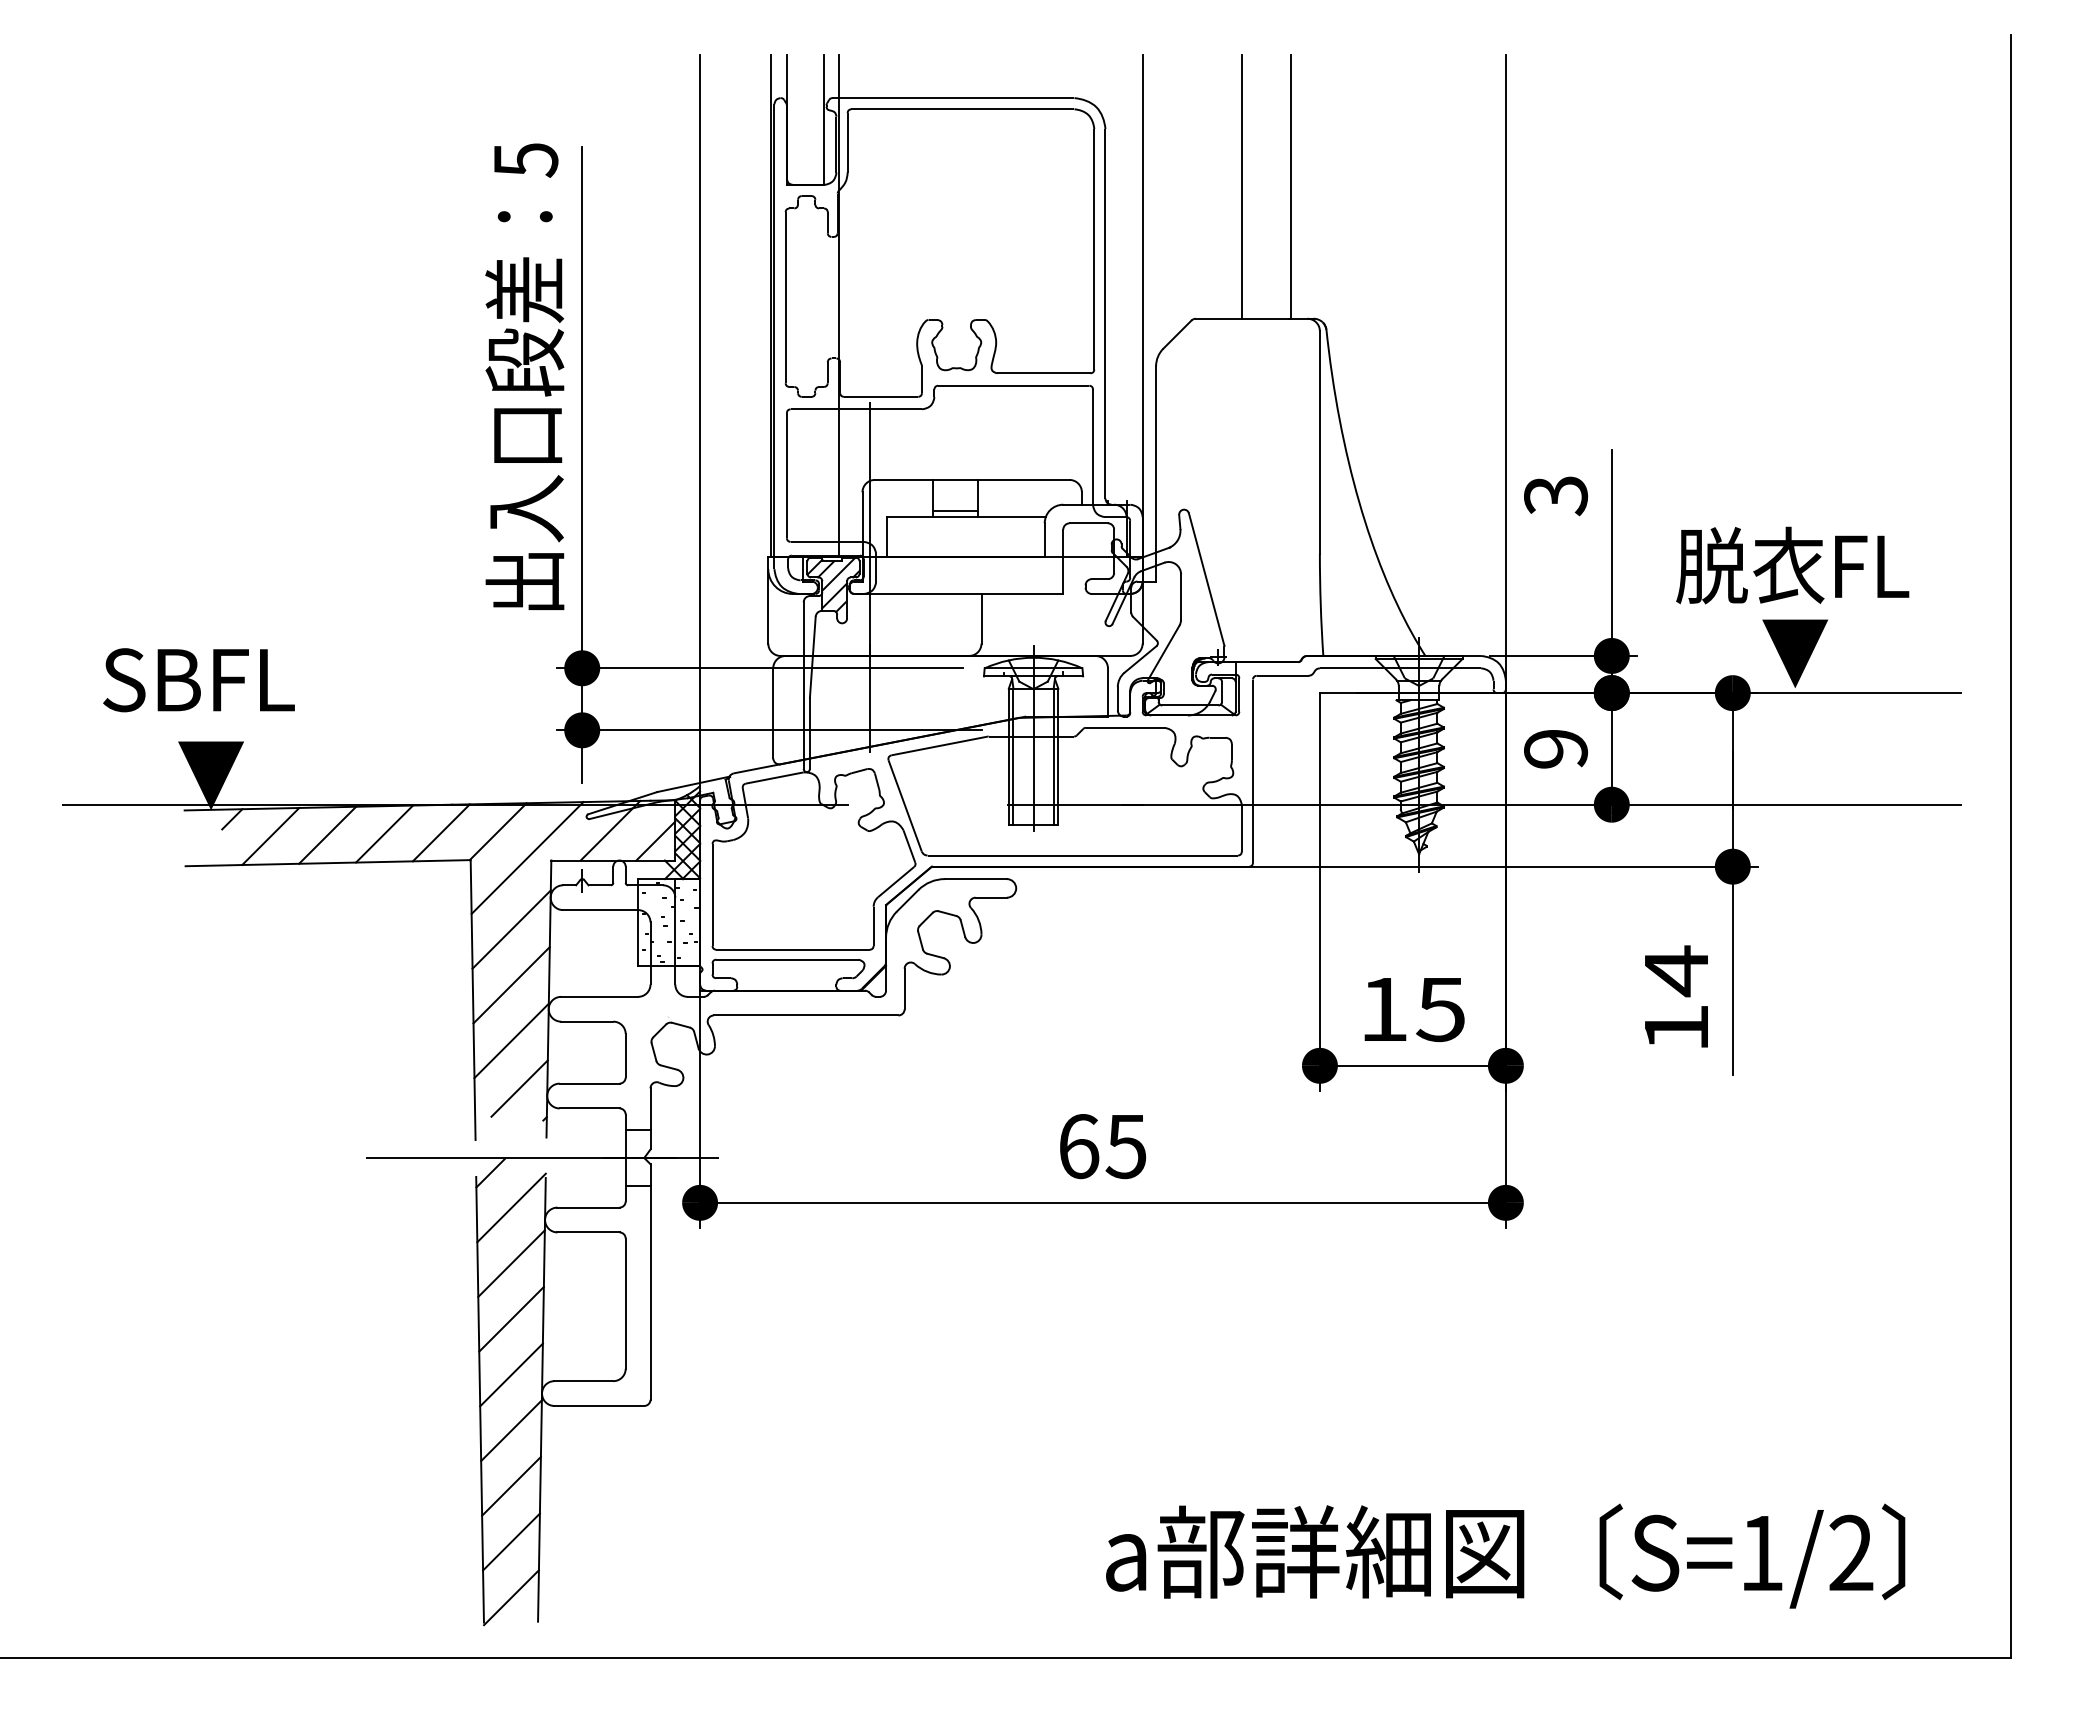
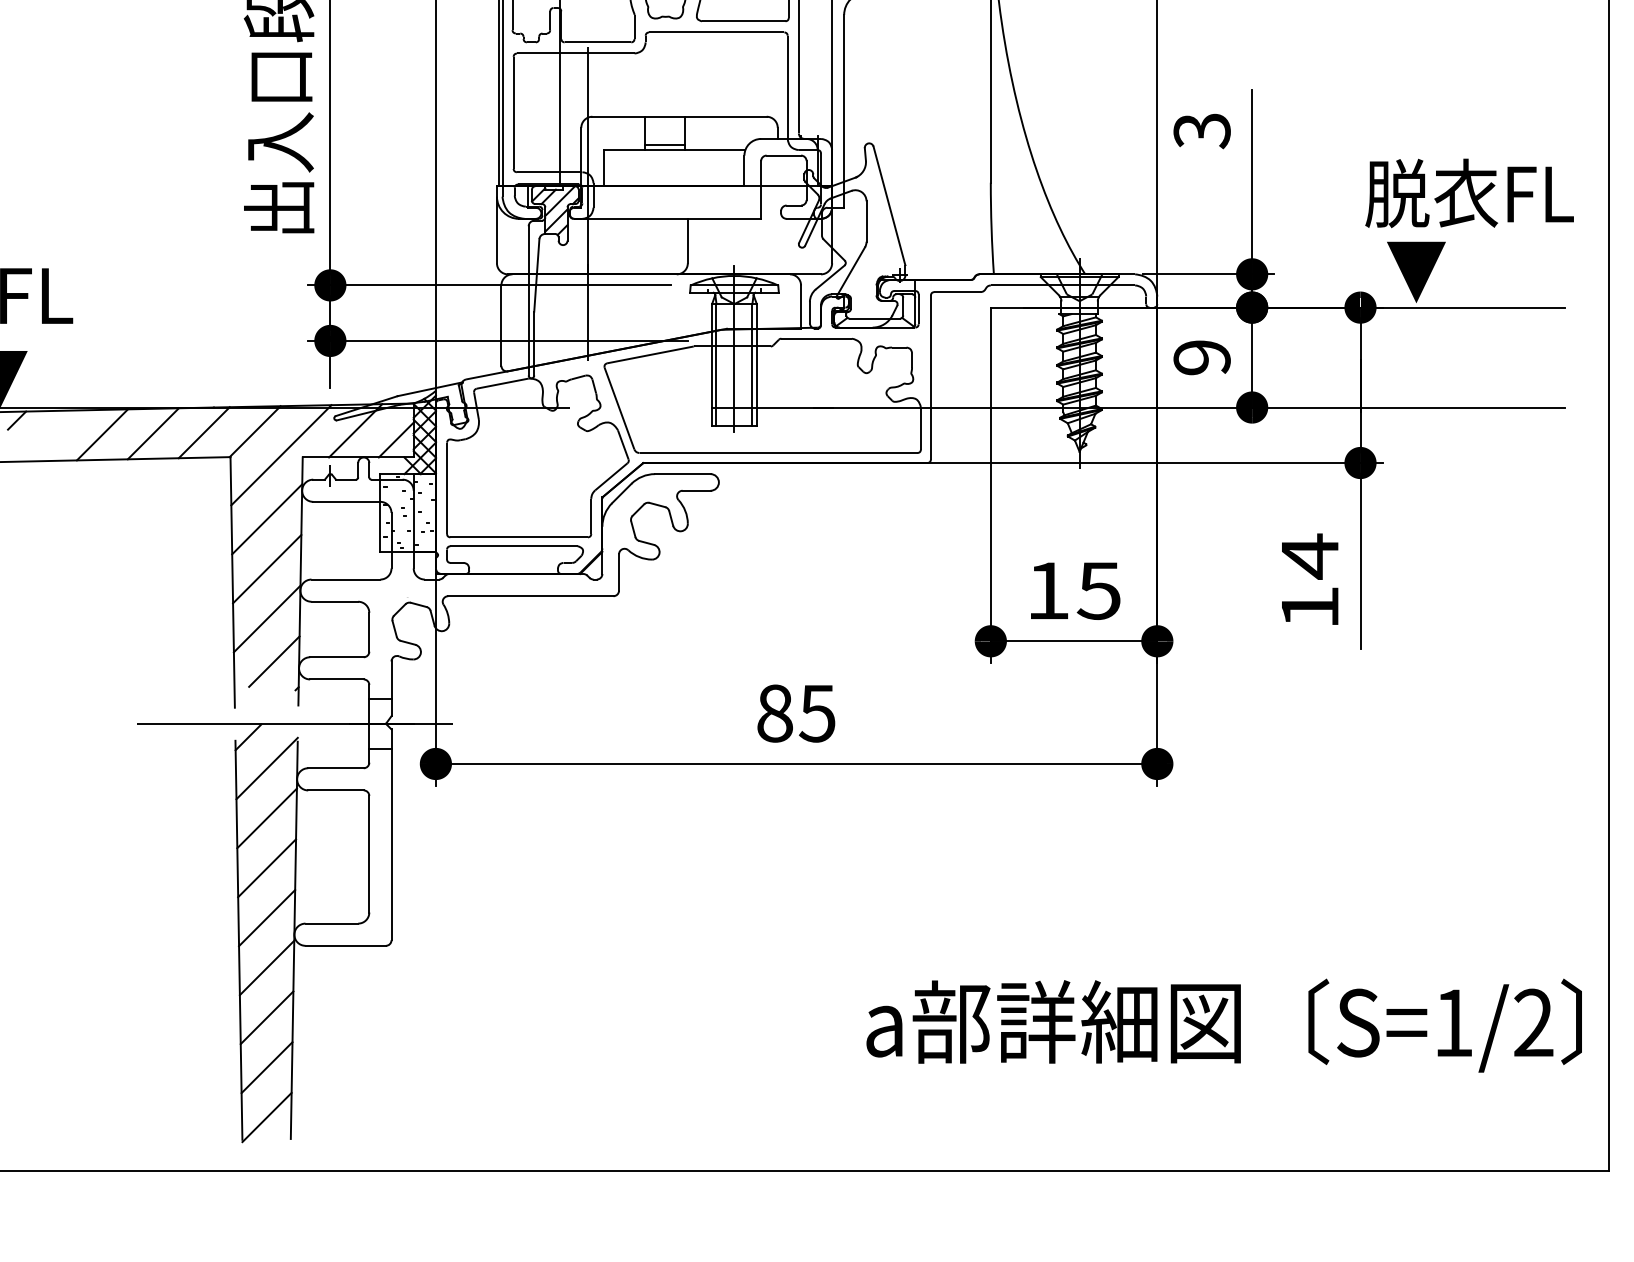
text: (1792, 565) -> (1469, 193), moved
line: (270, 836) -> (51, 435), removed
text: (1079, 1146) -> (775, 713), 65 -> 85
text: (1505, 1555) -> (1224, 1025), moved

